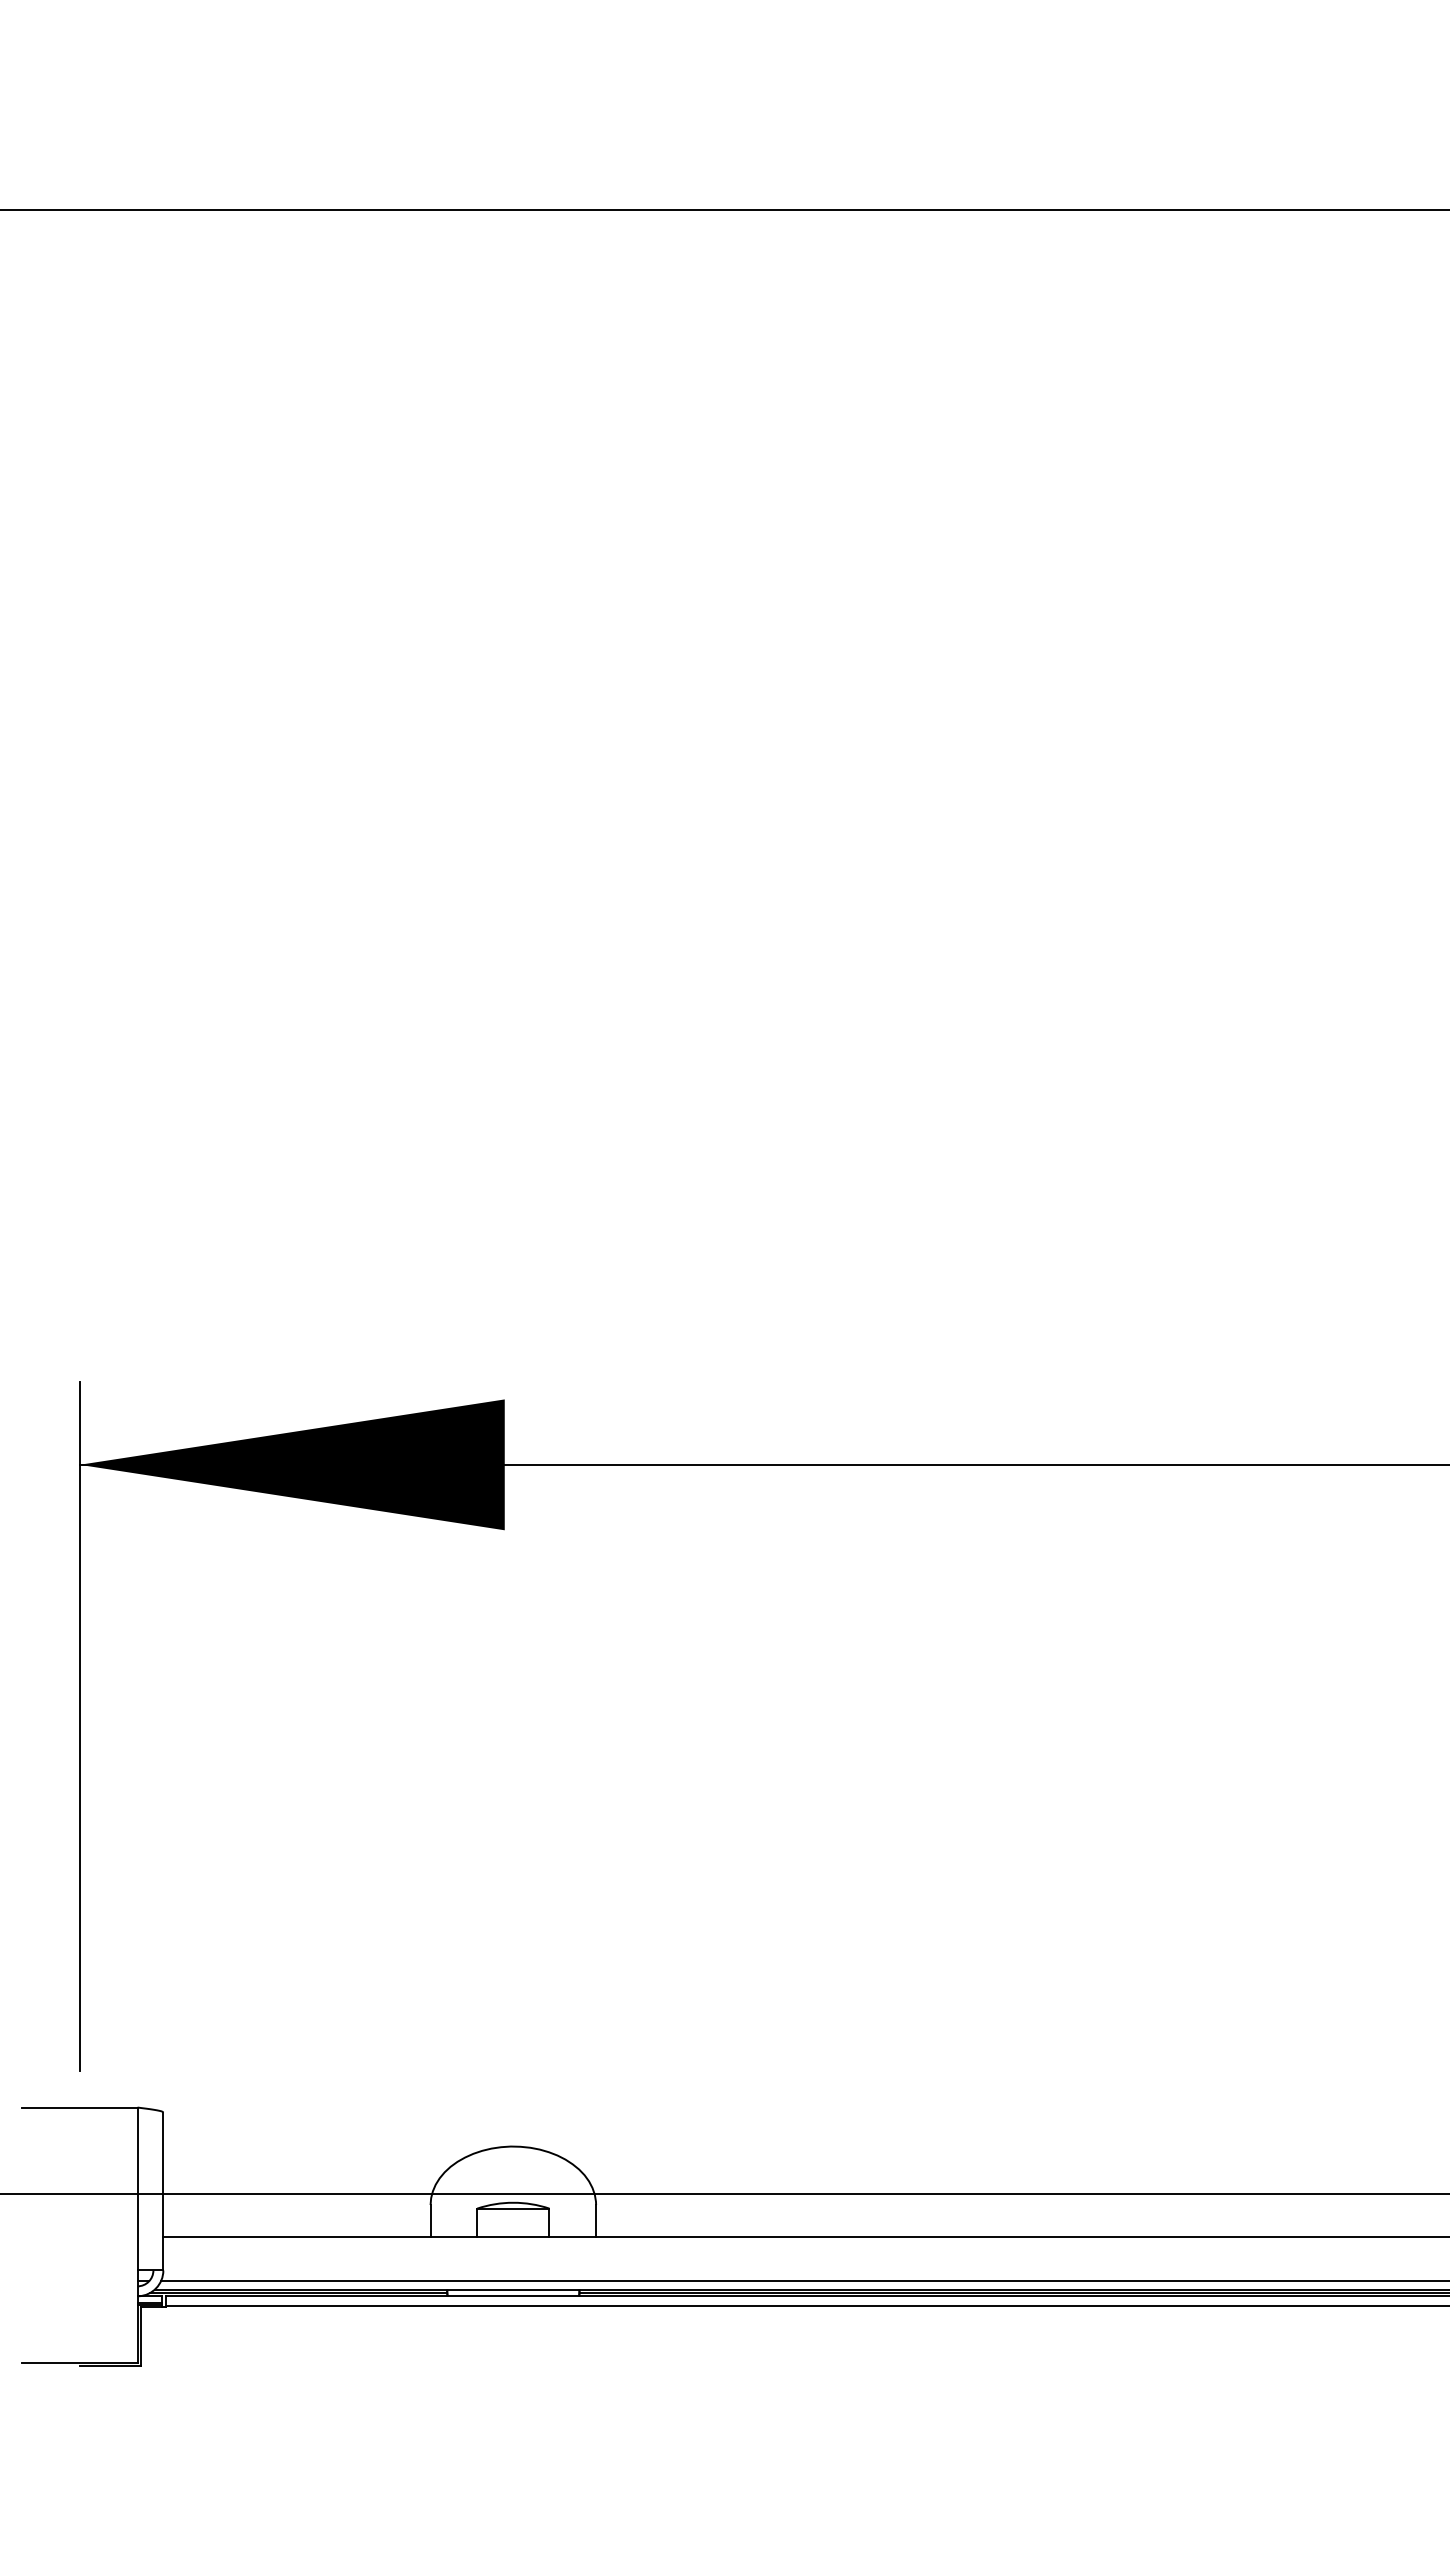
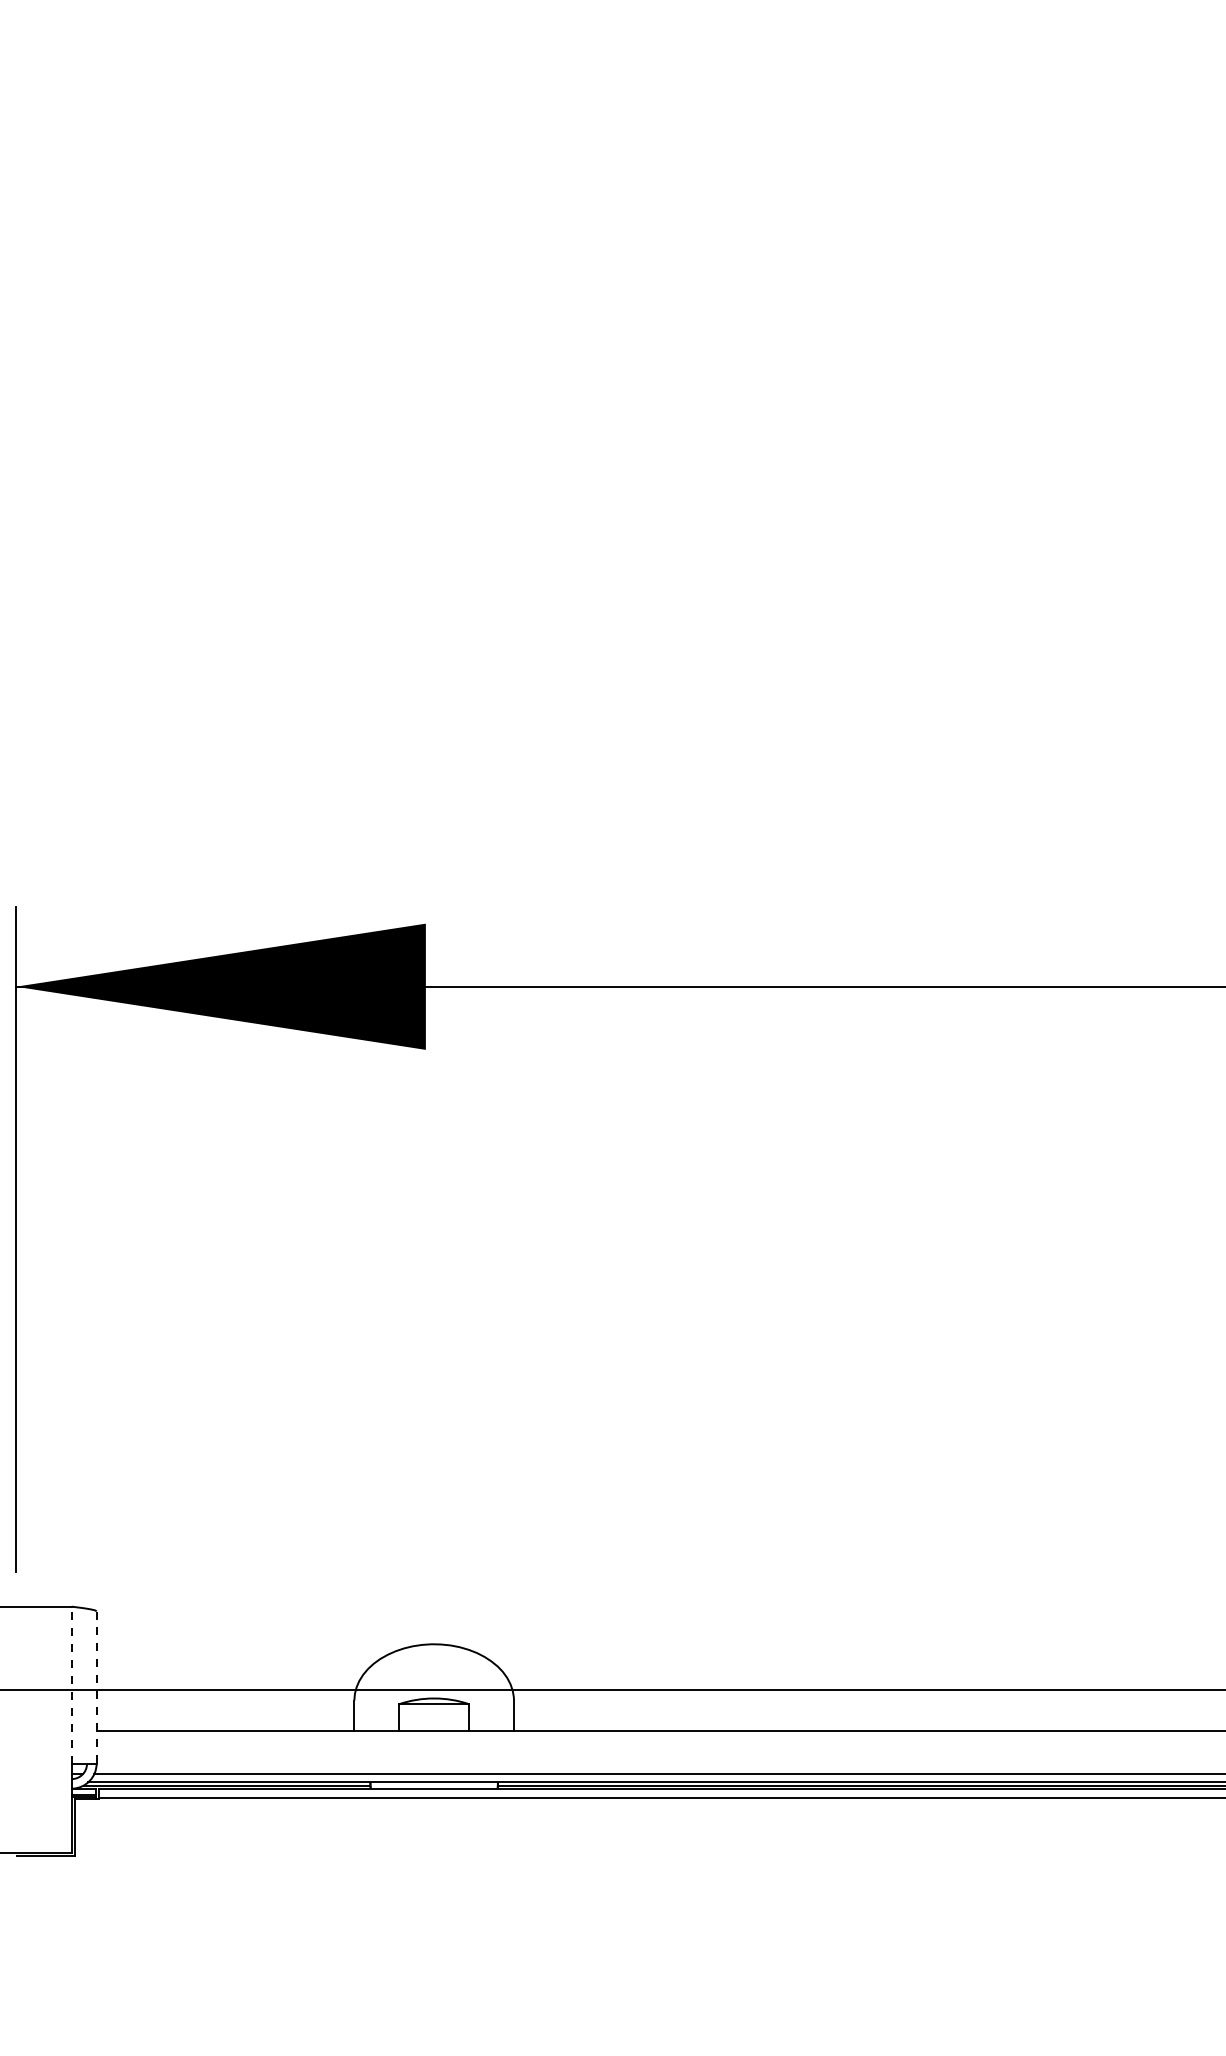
line: (137, 2188) -> (71, 1684), solid -> dashed
line: (163, 2191) -> (96, 1687), solid -> dashed

